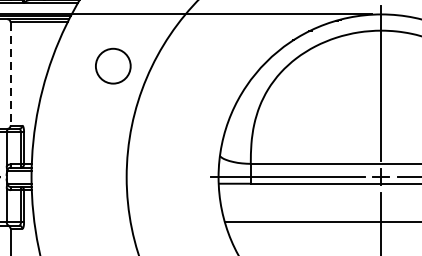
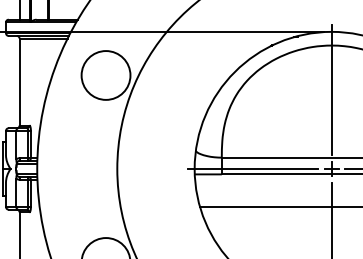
circle: (112, 66) -> (105, 75), size x1.67
line: (10, 74) -> (19, 82), dashed -> solid

